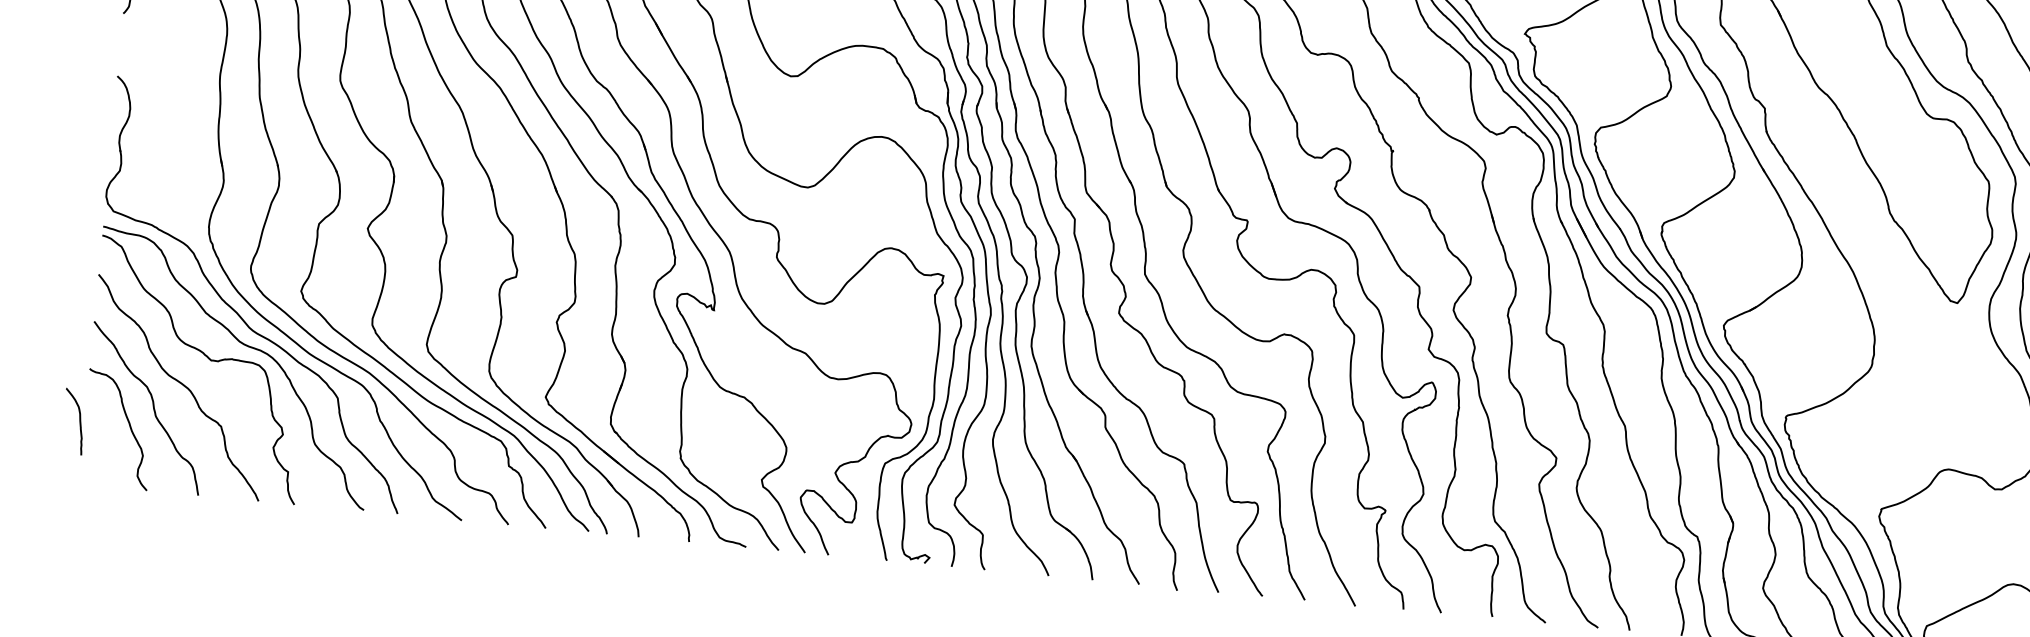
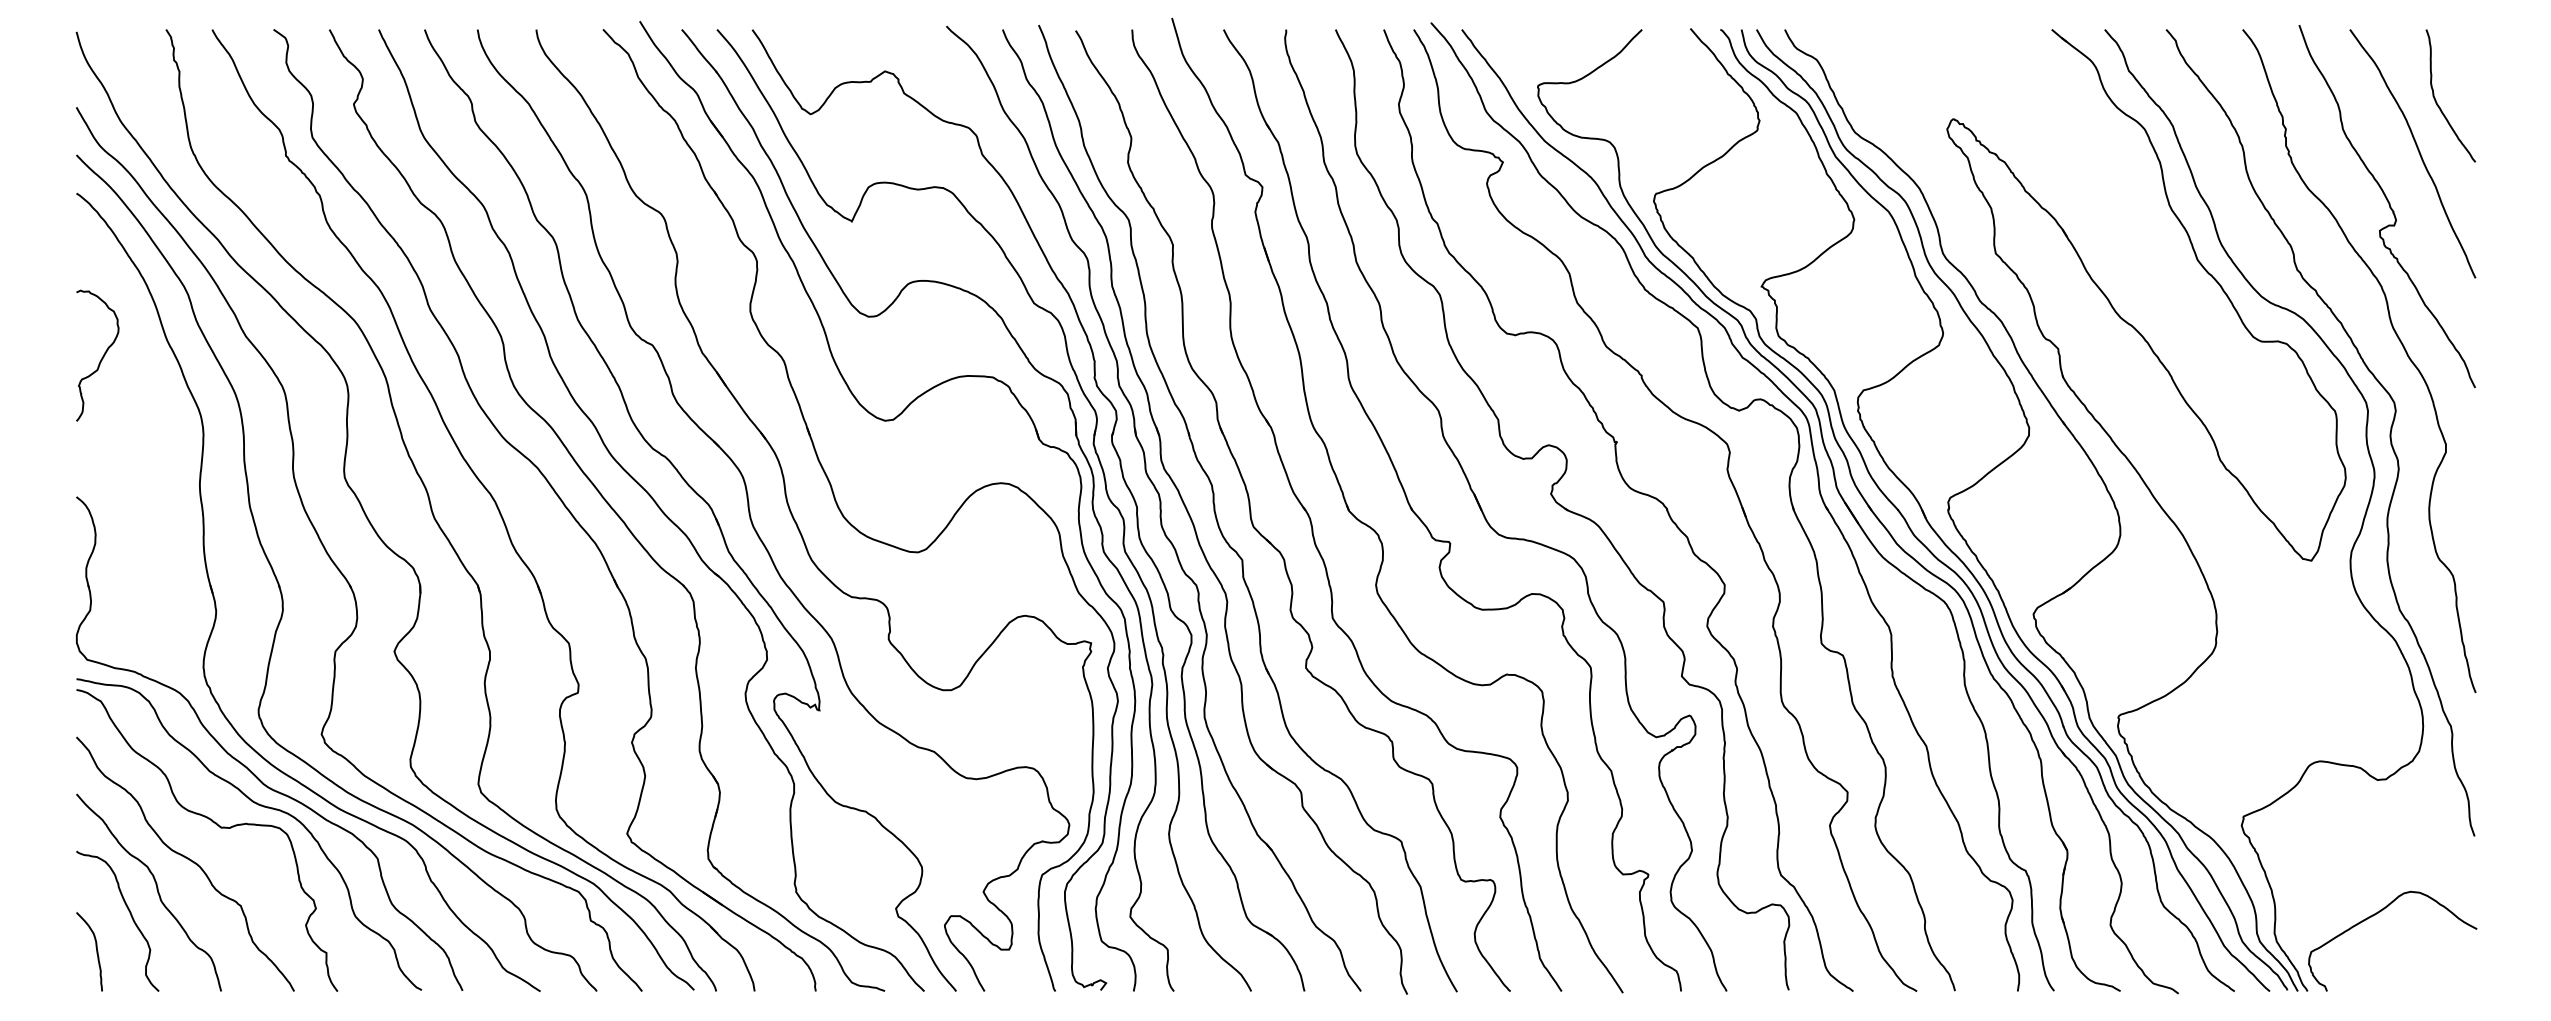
curve: (79, 421) -> (96, 951), moved

